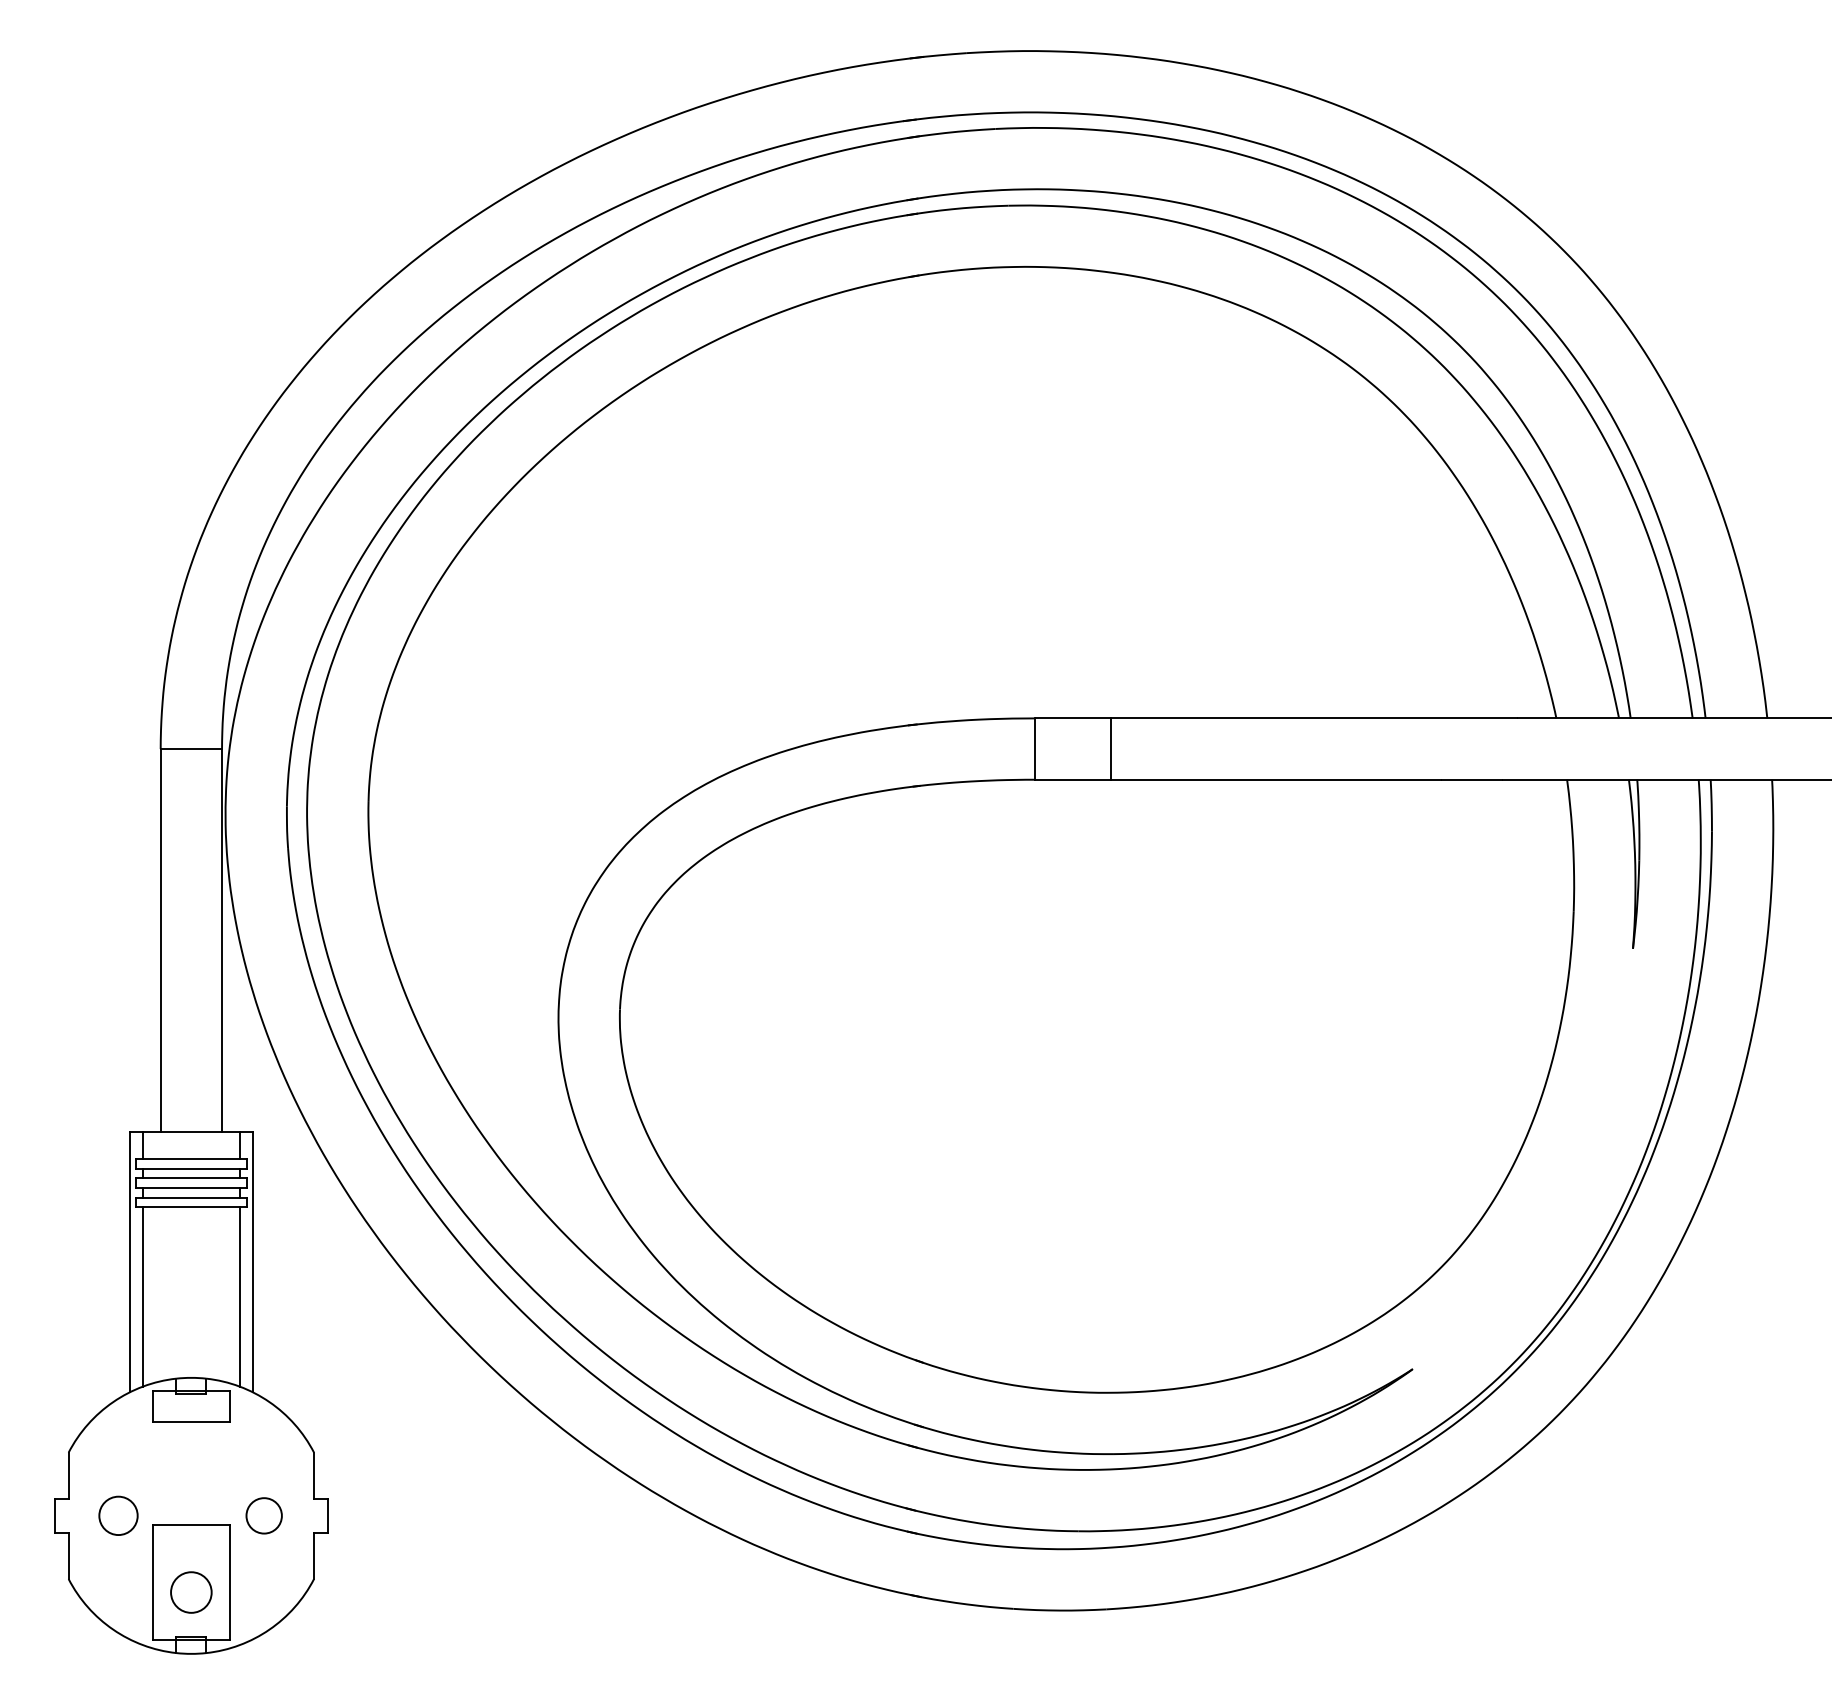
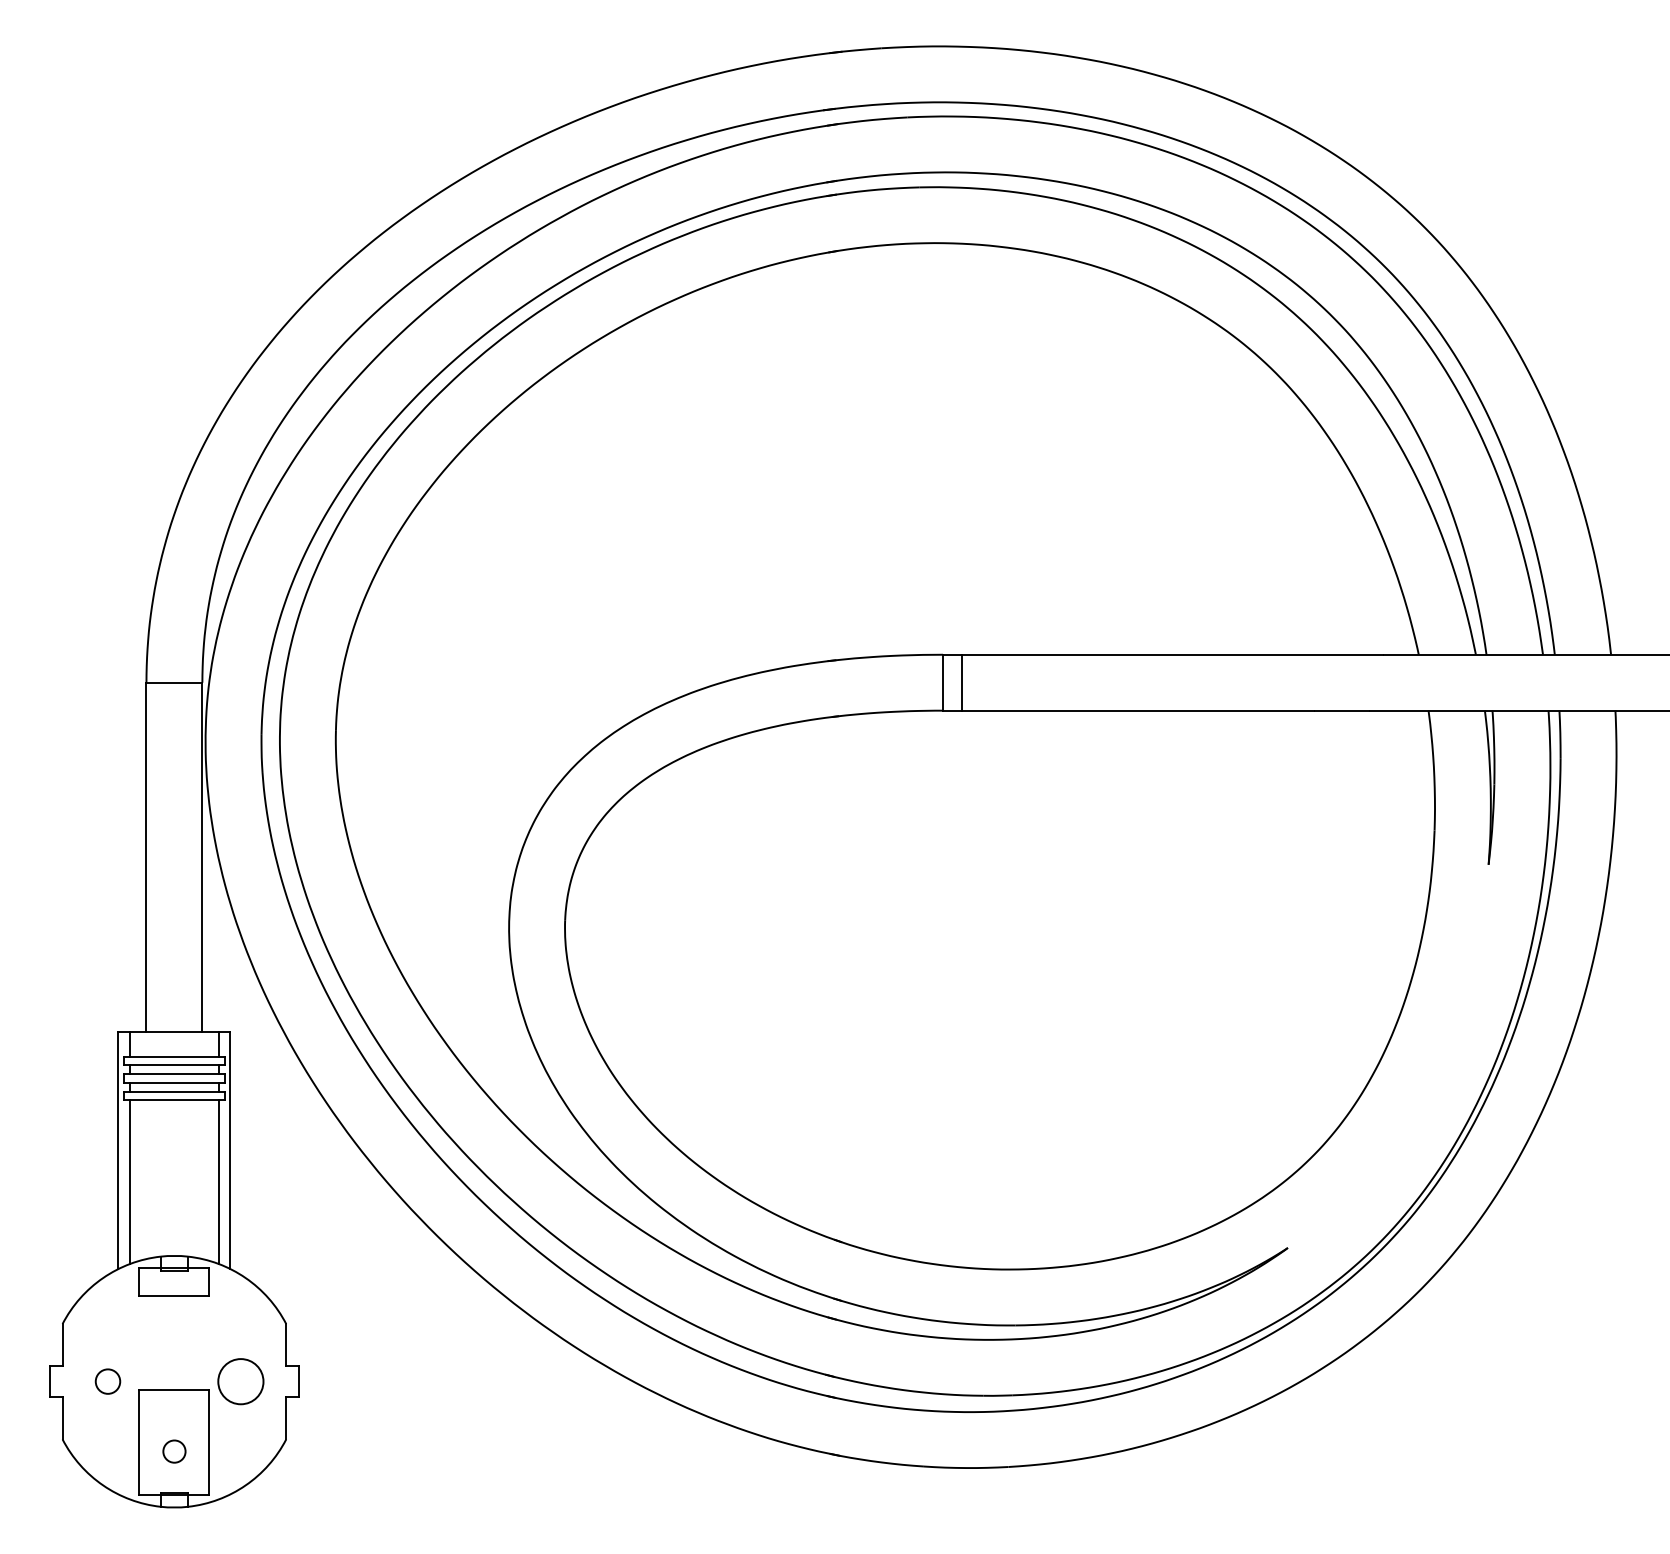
line: (1111, 748) -> (962, 682), moved
circle: (118, 1515) -> (107, 1381), size x0.7
circle: (263, 1515) -> (240, 1381), size x1.4
circle: (191, 1592) -> (174, 1451), size x0.6

